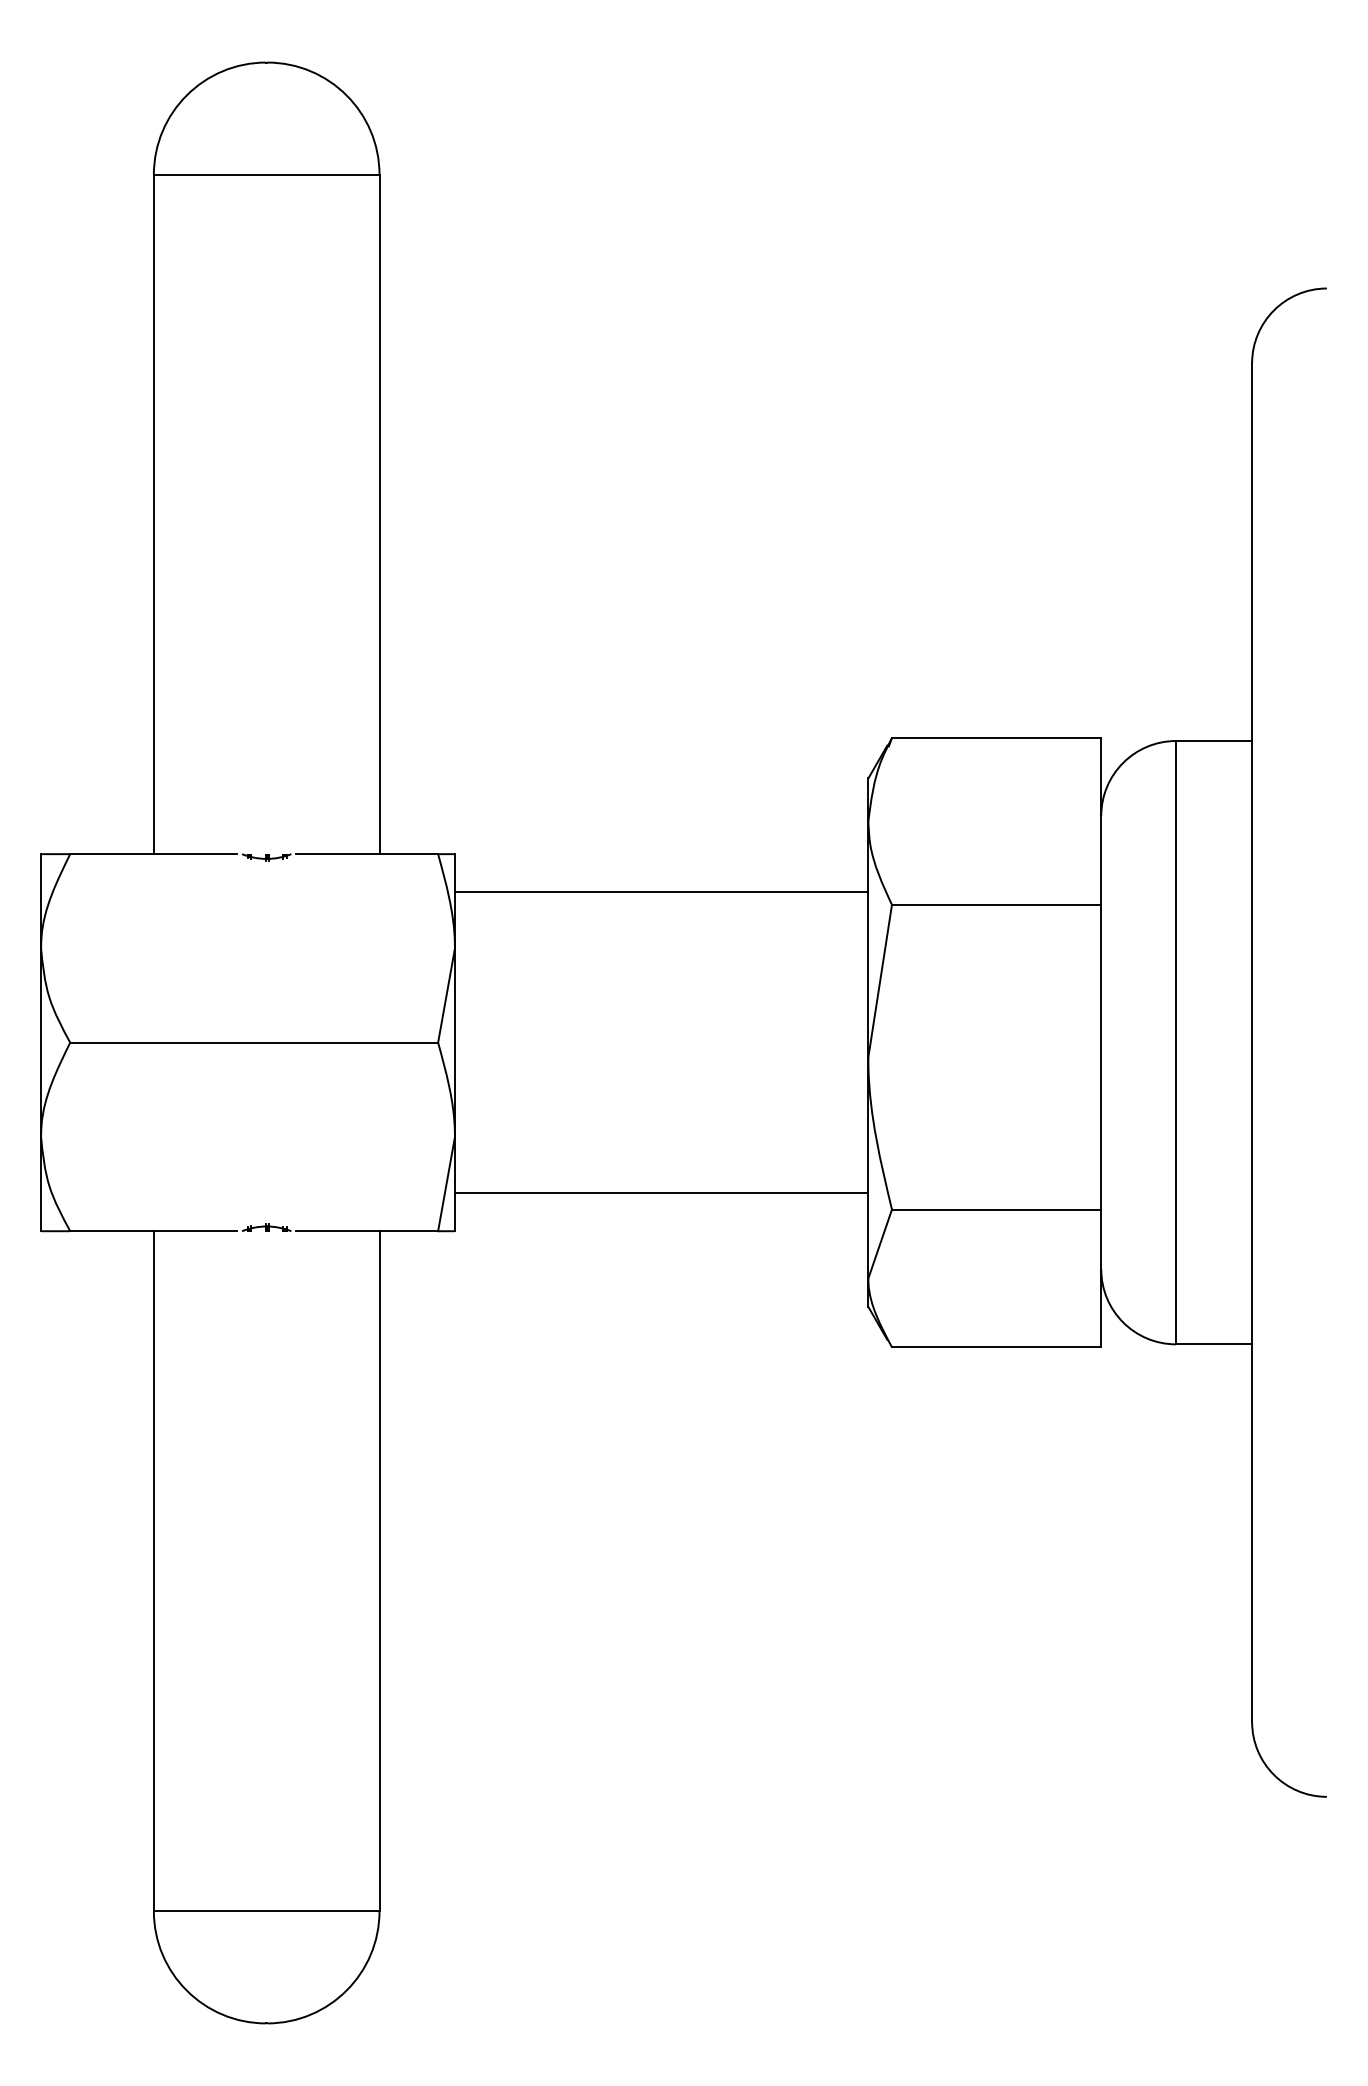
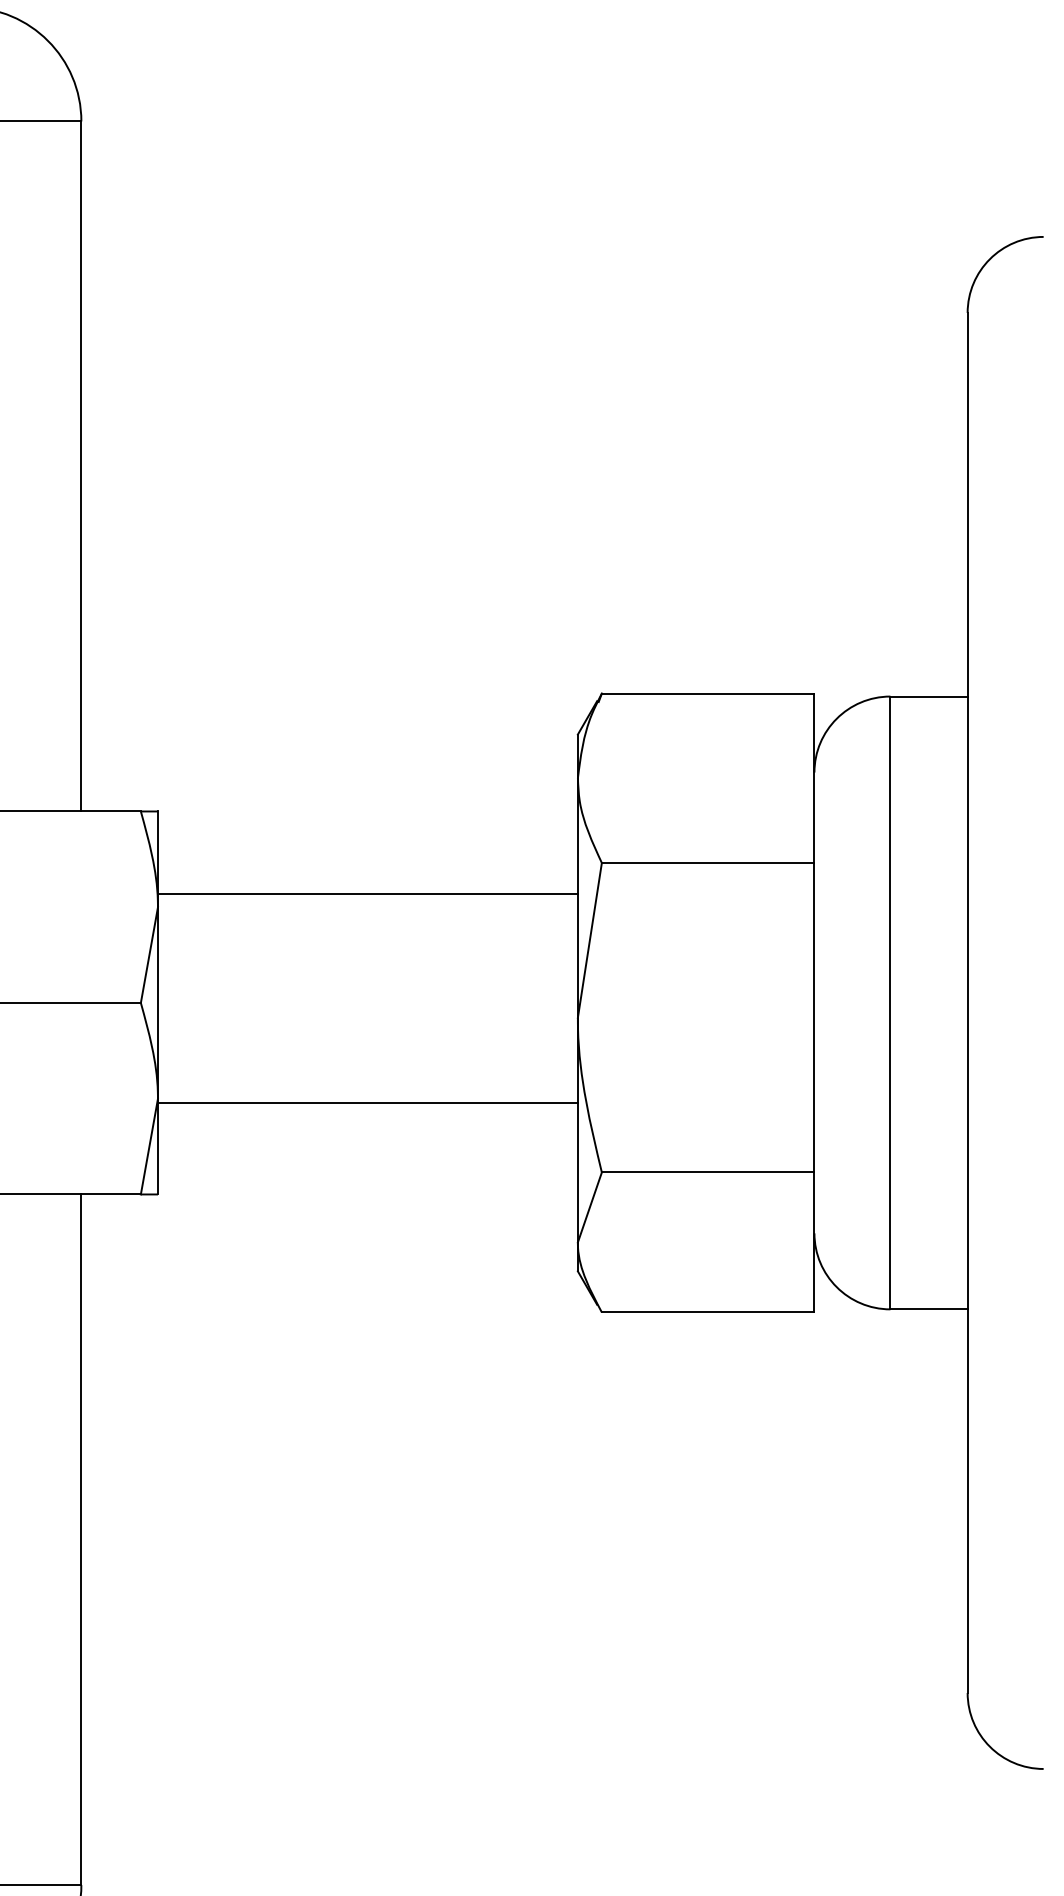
line: (661, 892) -> (367, 894), moved
line: (661, 1192) -> (367, 1102), moved

